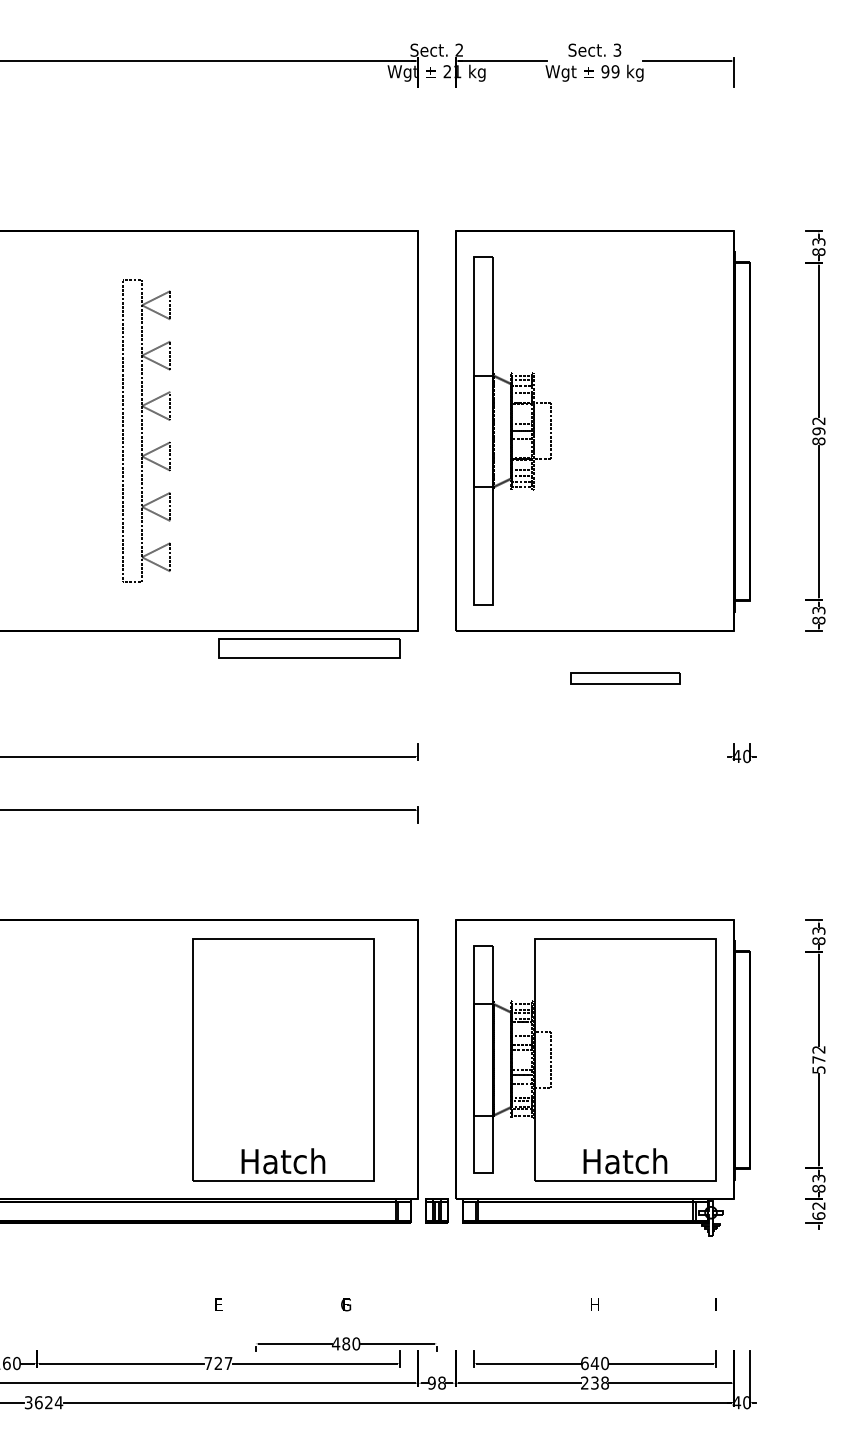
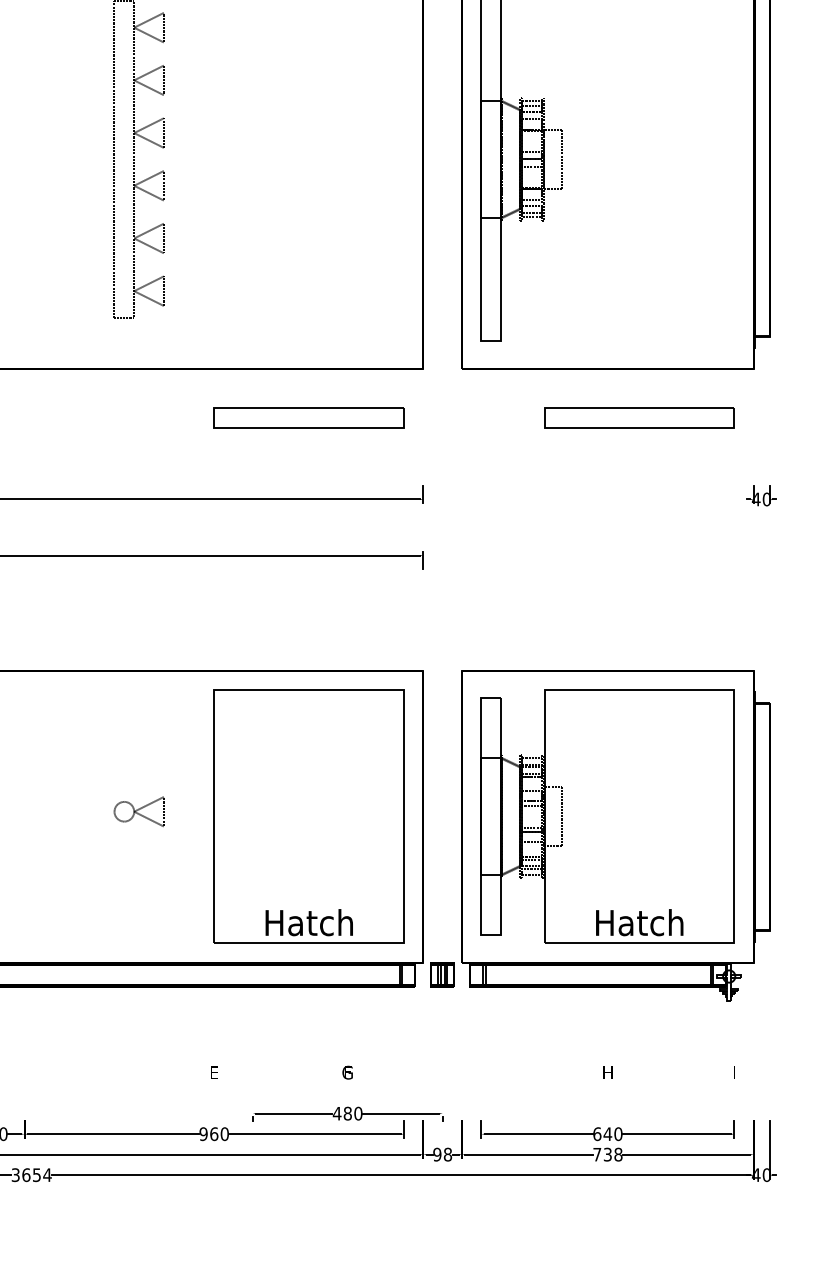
part: (309, 648) -> (309, 417), moved
part: (625, 678) -> (639, 417), size x1.67
part: (146, 1054) -> (138, 811), added
part: (283, 1059) -> (309, 816), moved
text: (218, 1363) -> (214, 1134), 727 -> 960
text: (584, 1382) -> (596, 1154), 238 -> 738
text: (48, 1402) -> (36, 1174), 3624 -> 3654

